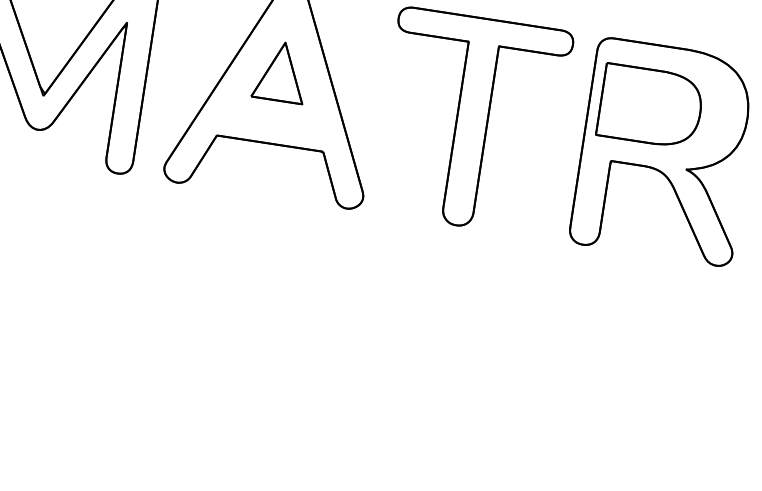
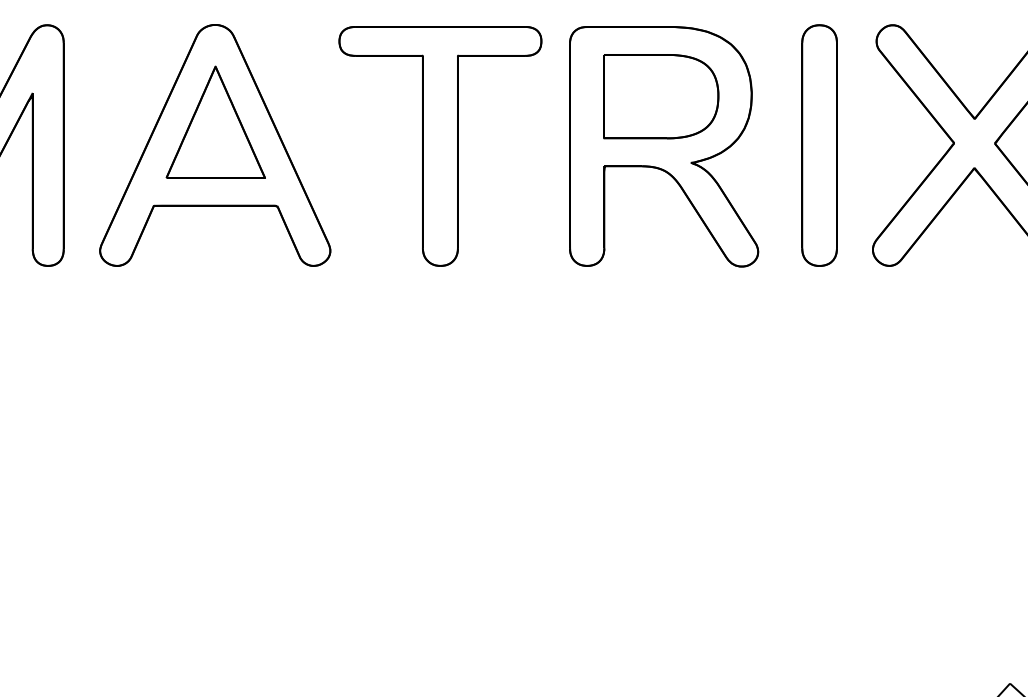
part: (281, 70) -> (215, 121), size x1.67
part: (651, 106) -> (661, 96), moved

